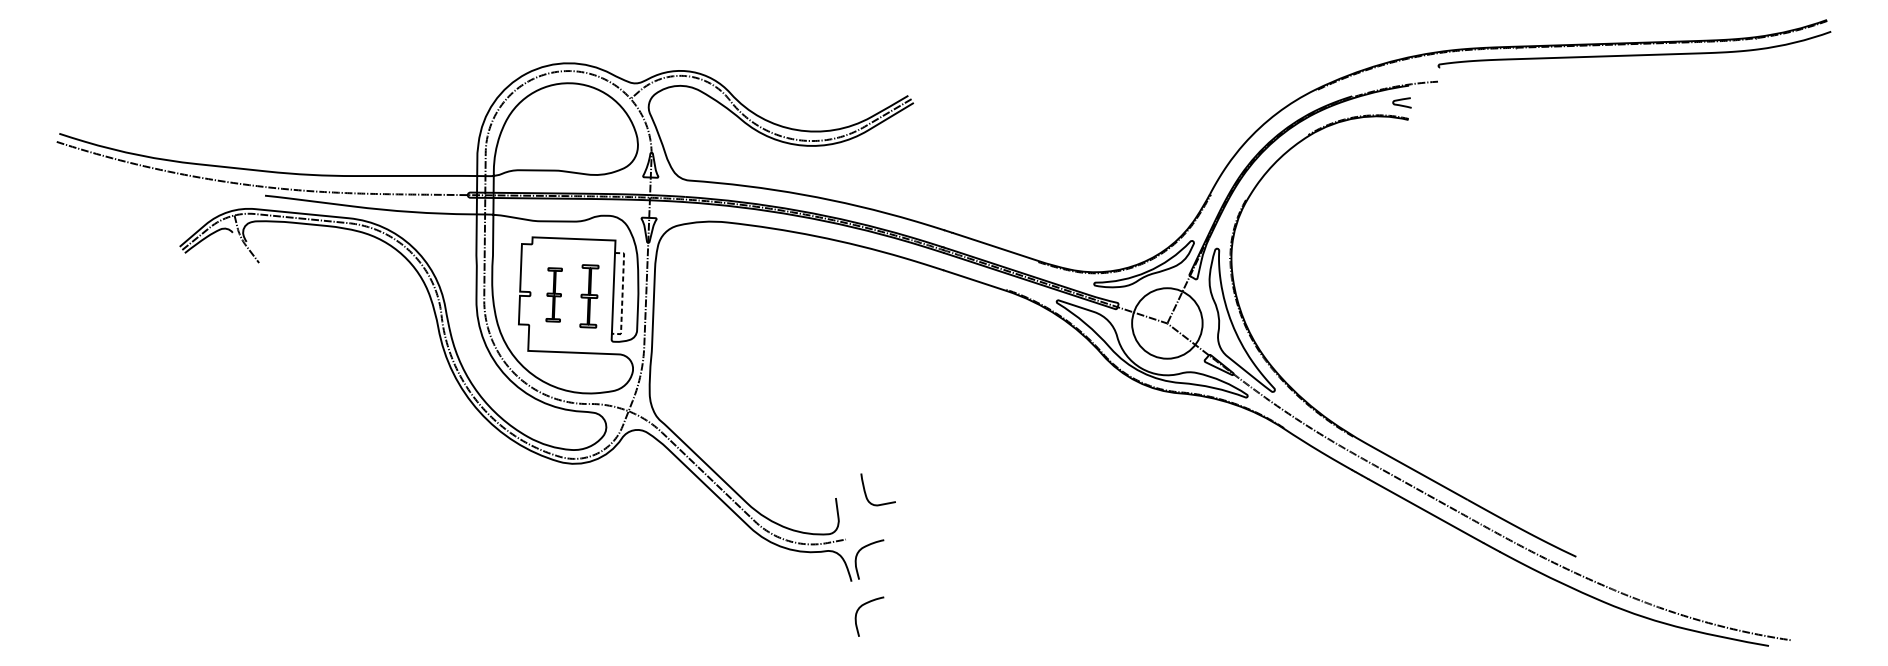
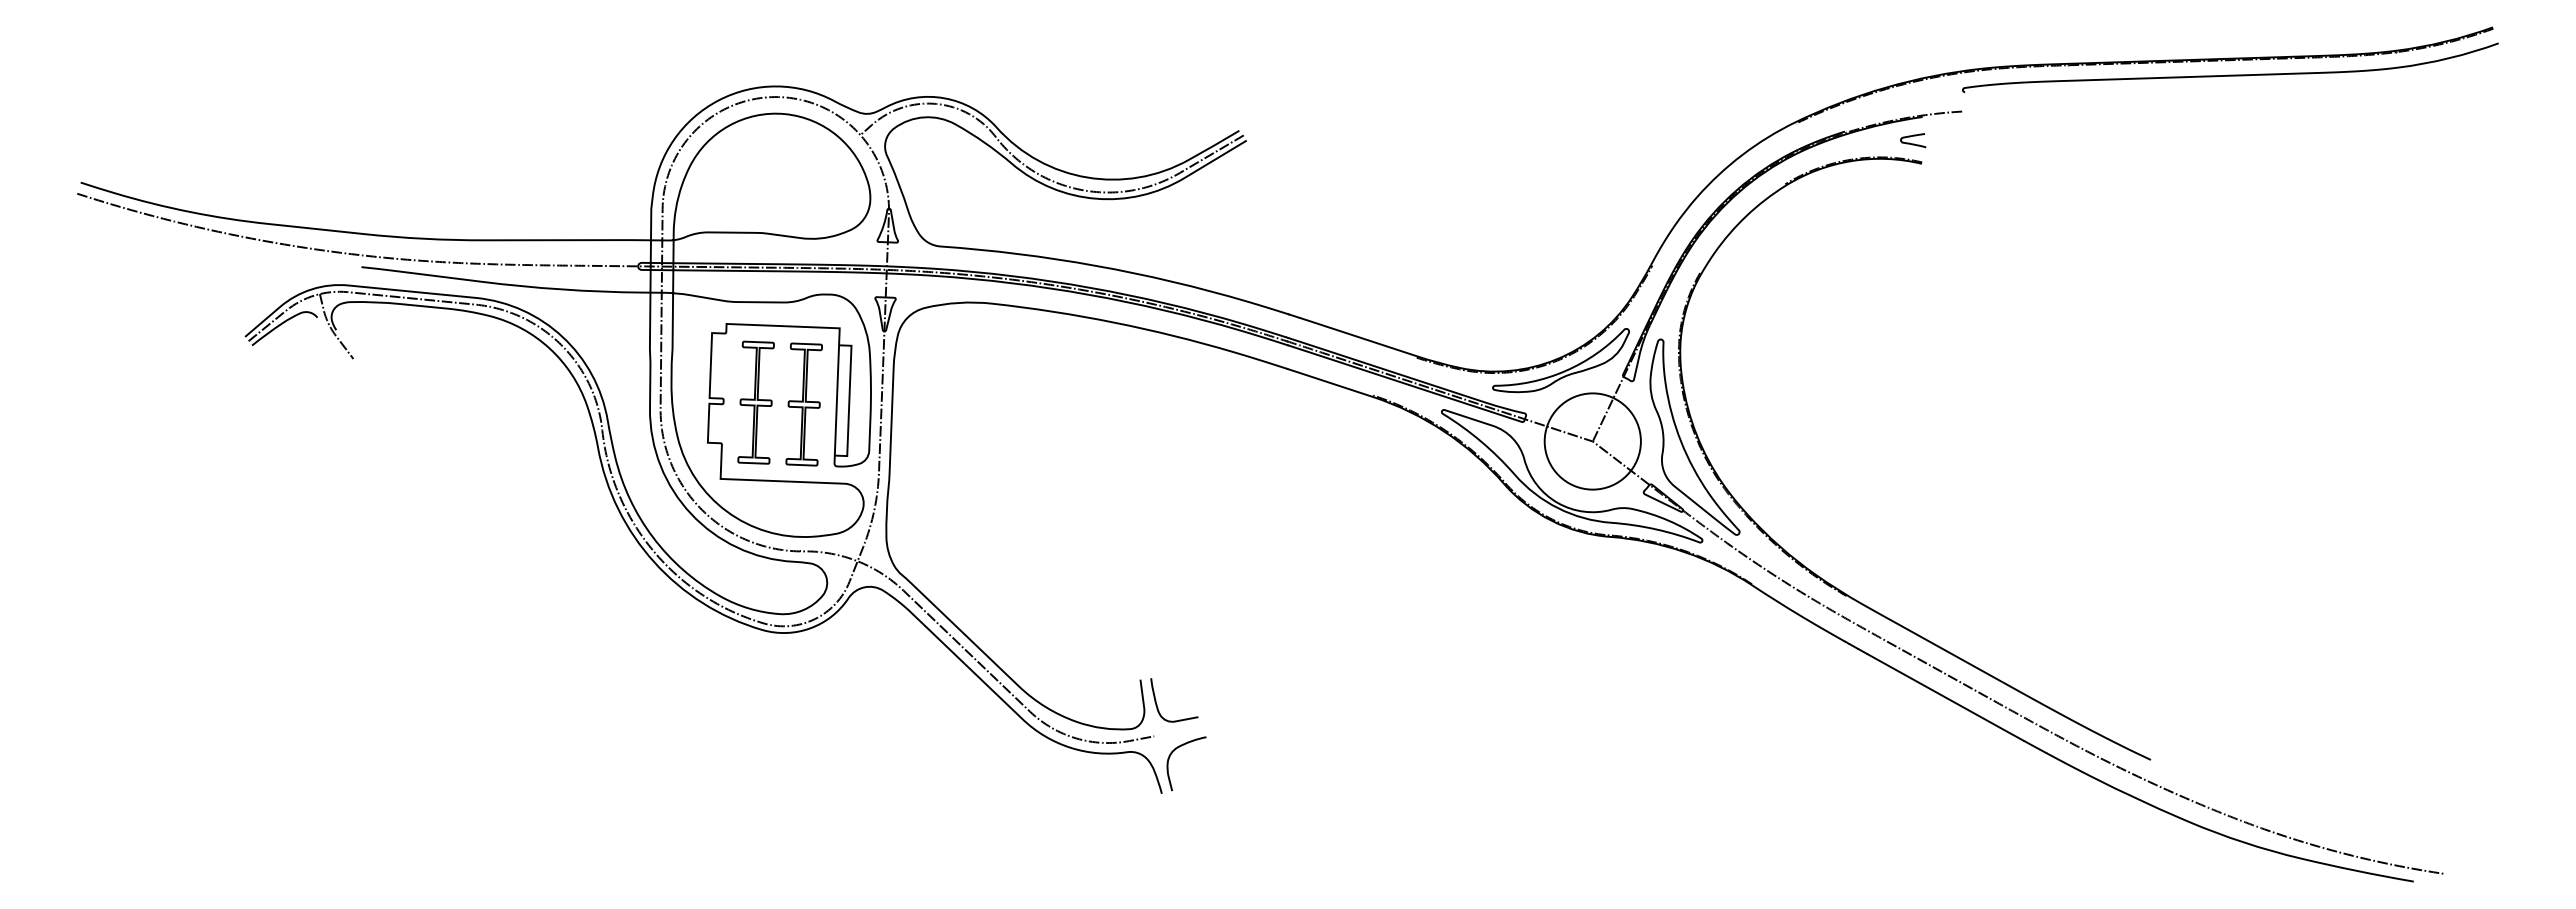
part: (553, 294) -> (755, 402), size x1.67
line: (622, 294) -> (849, 401), dashed -> solid
part: (588, 296) -> (803, 404), size x1.43
curve: (865, 492) -> (1157, 704), moved
curve: (860, 607) -> (1174, 829), removed

